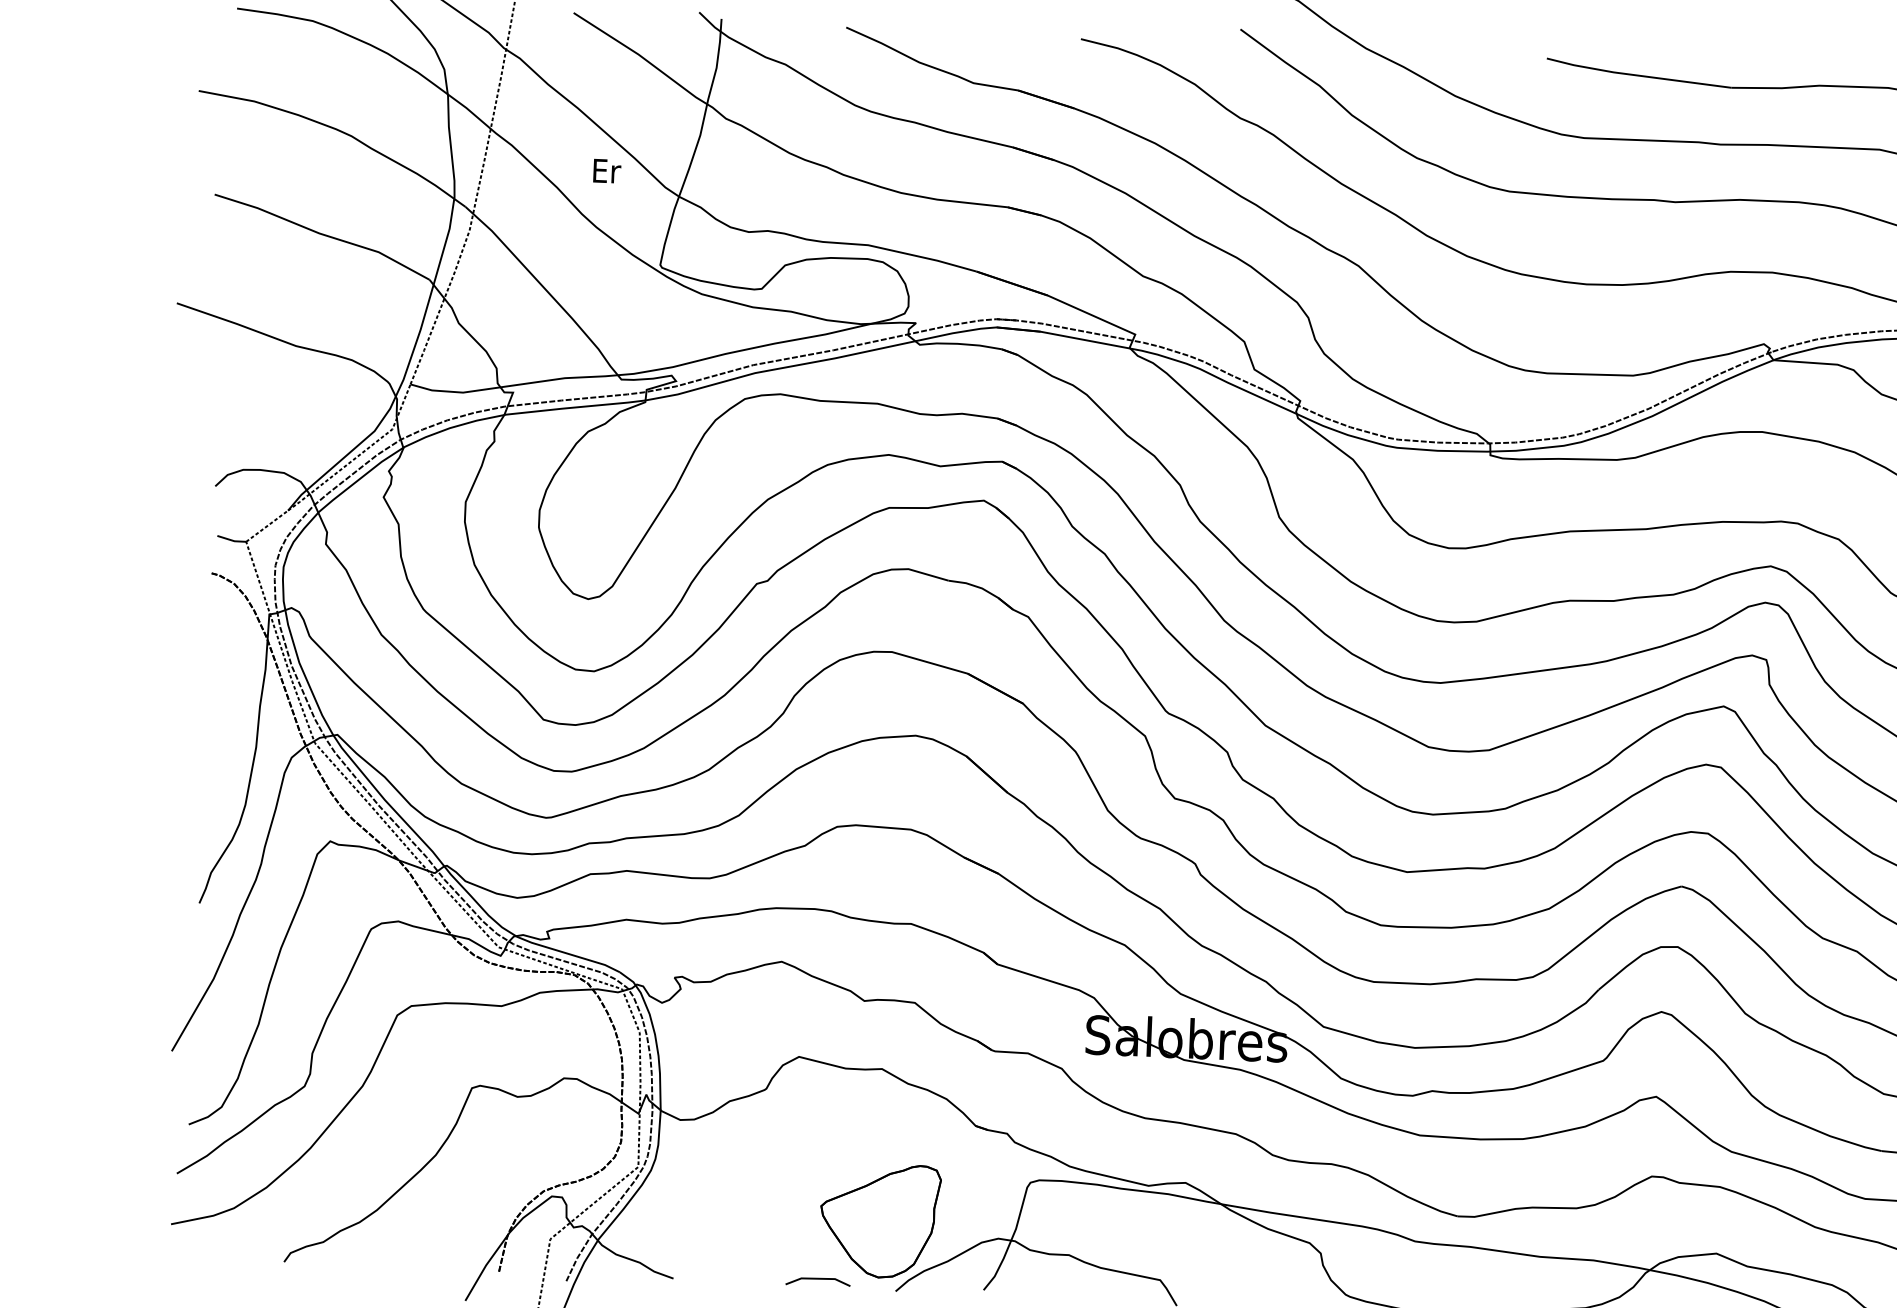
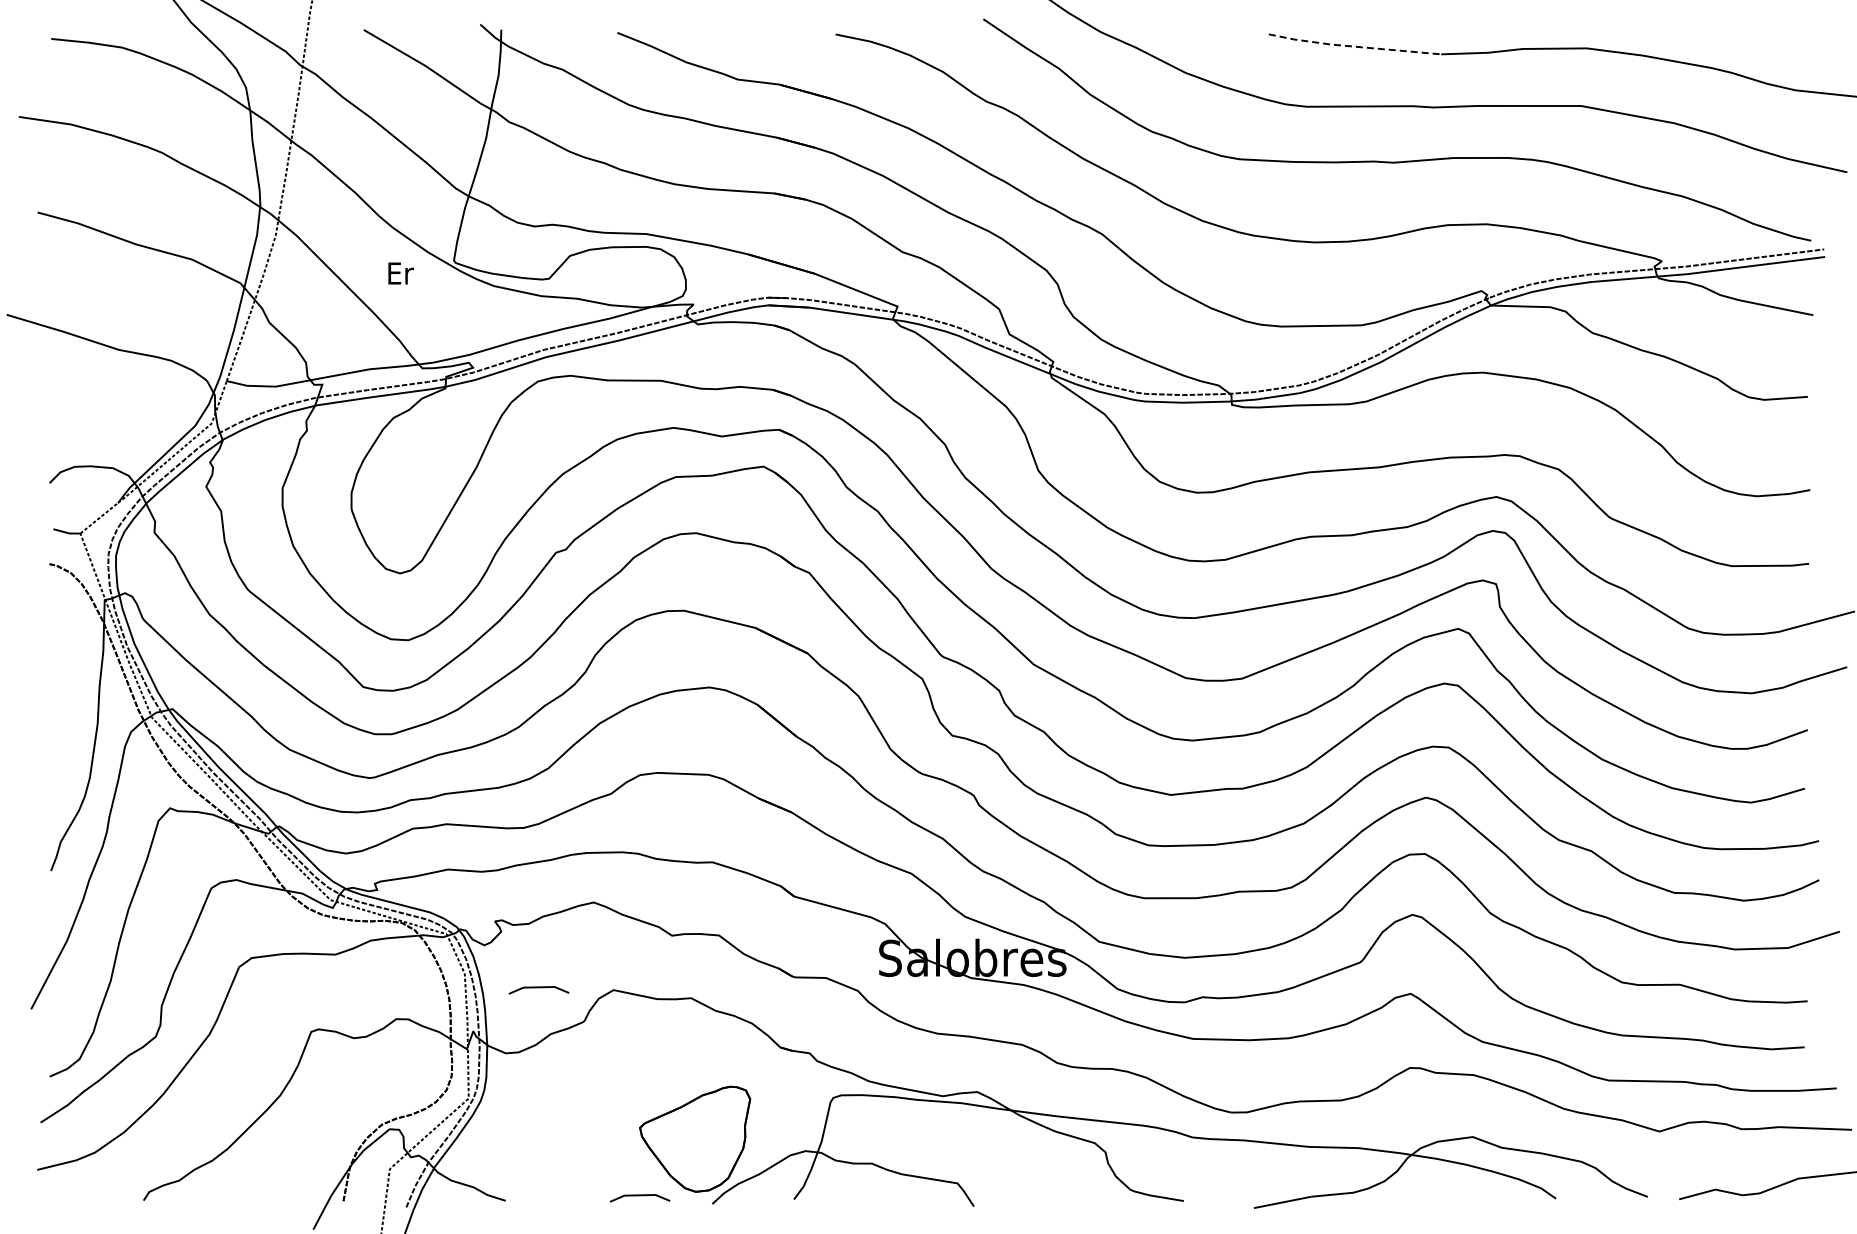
line: (1638, 75) -> (1354, 46), solid -> dashed
text: (606, 171) -> (400, 273), moved
line: (718, 1051) -> (538, 988), added

